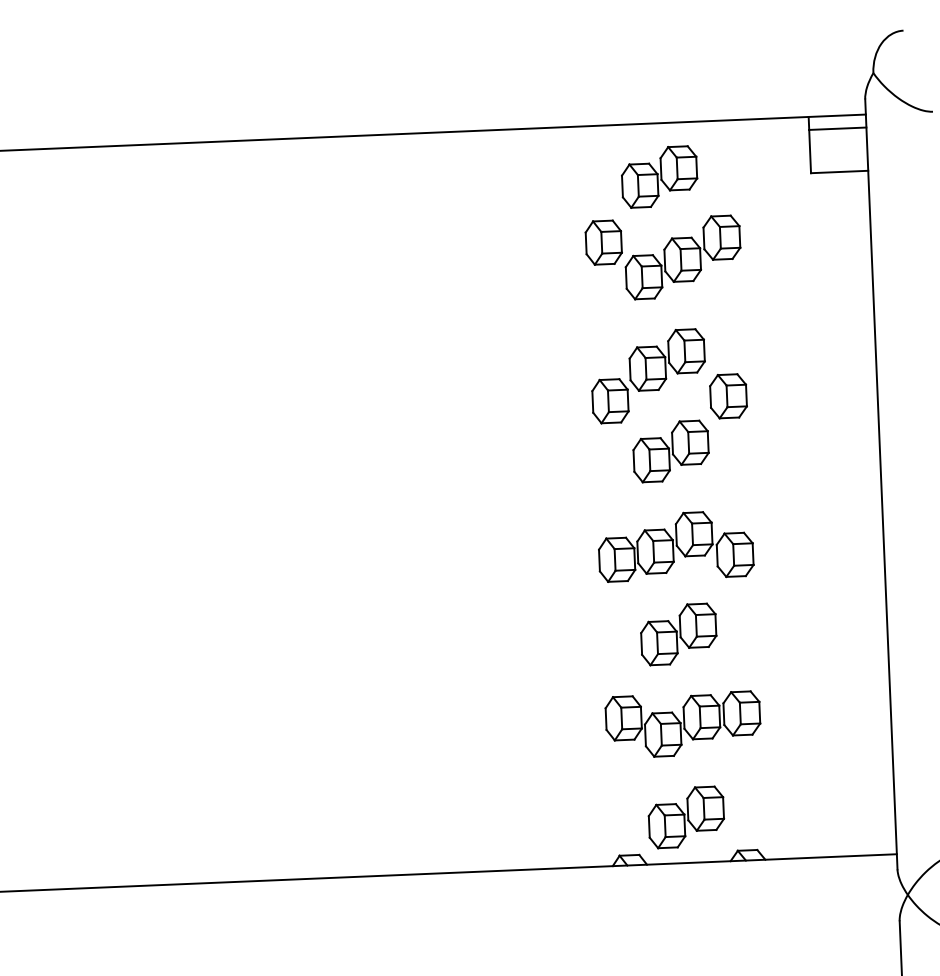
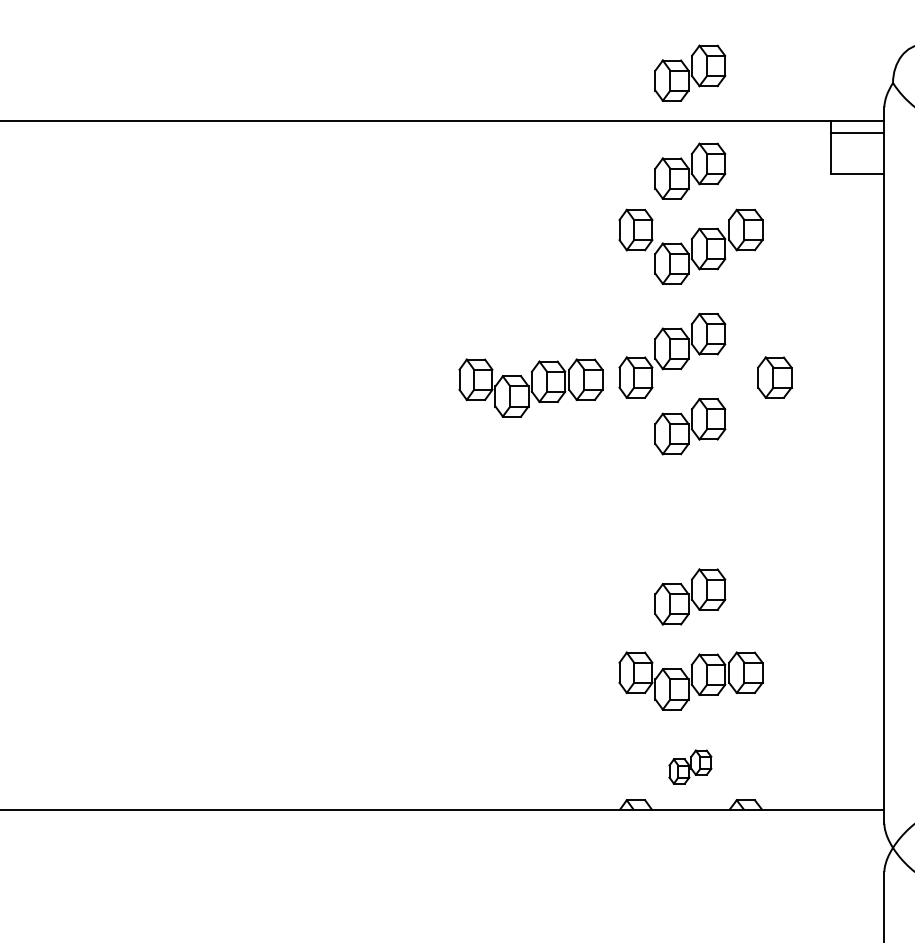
part: (655, 70) -> (690, 72), added
part: (728, 396) -> (774, 377), moved
part: (497, 416) -> (530, 387), added
part: (675, 545) -> (690, 514), removed
part: (686, 816) -> (690, 766), size x0.6

